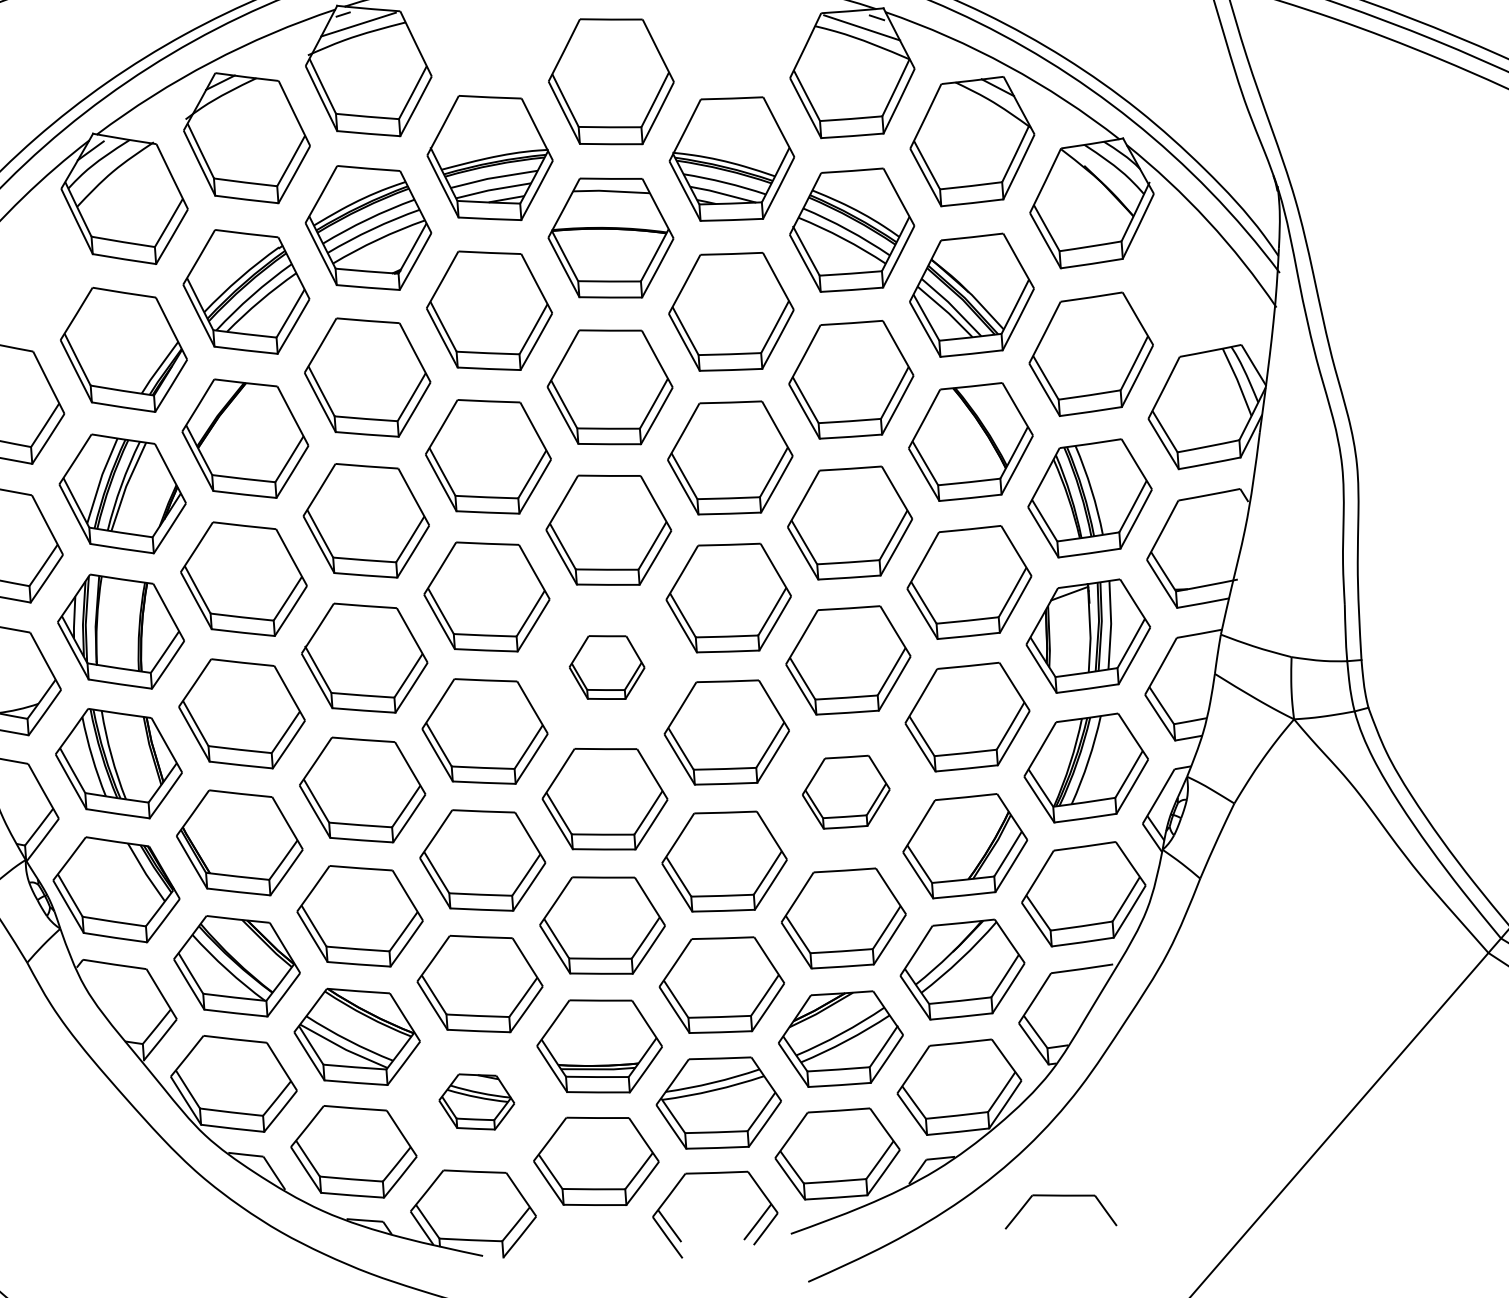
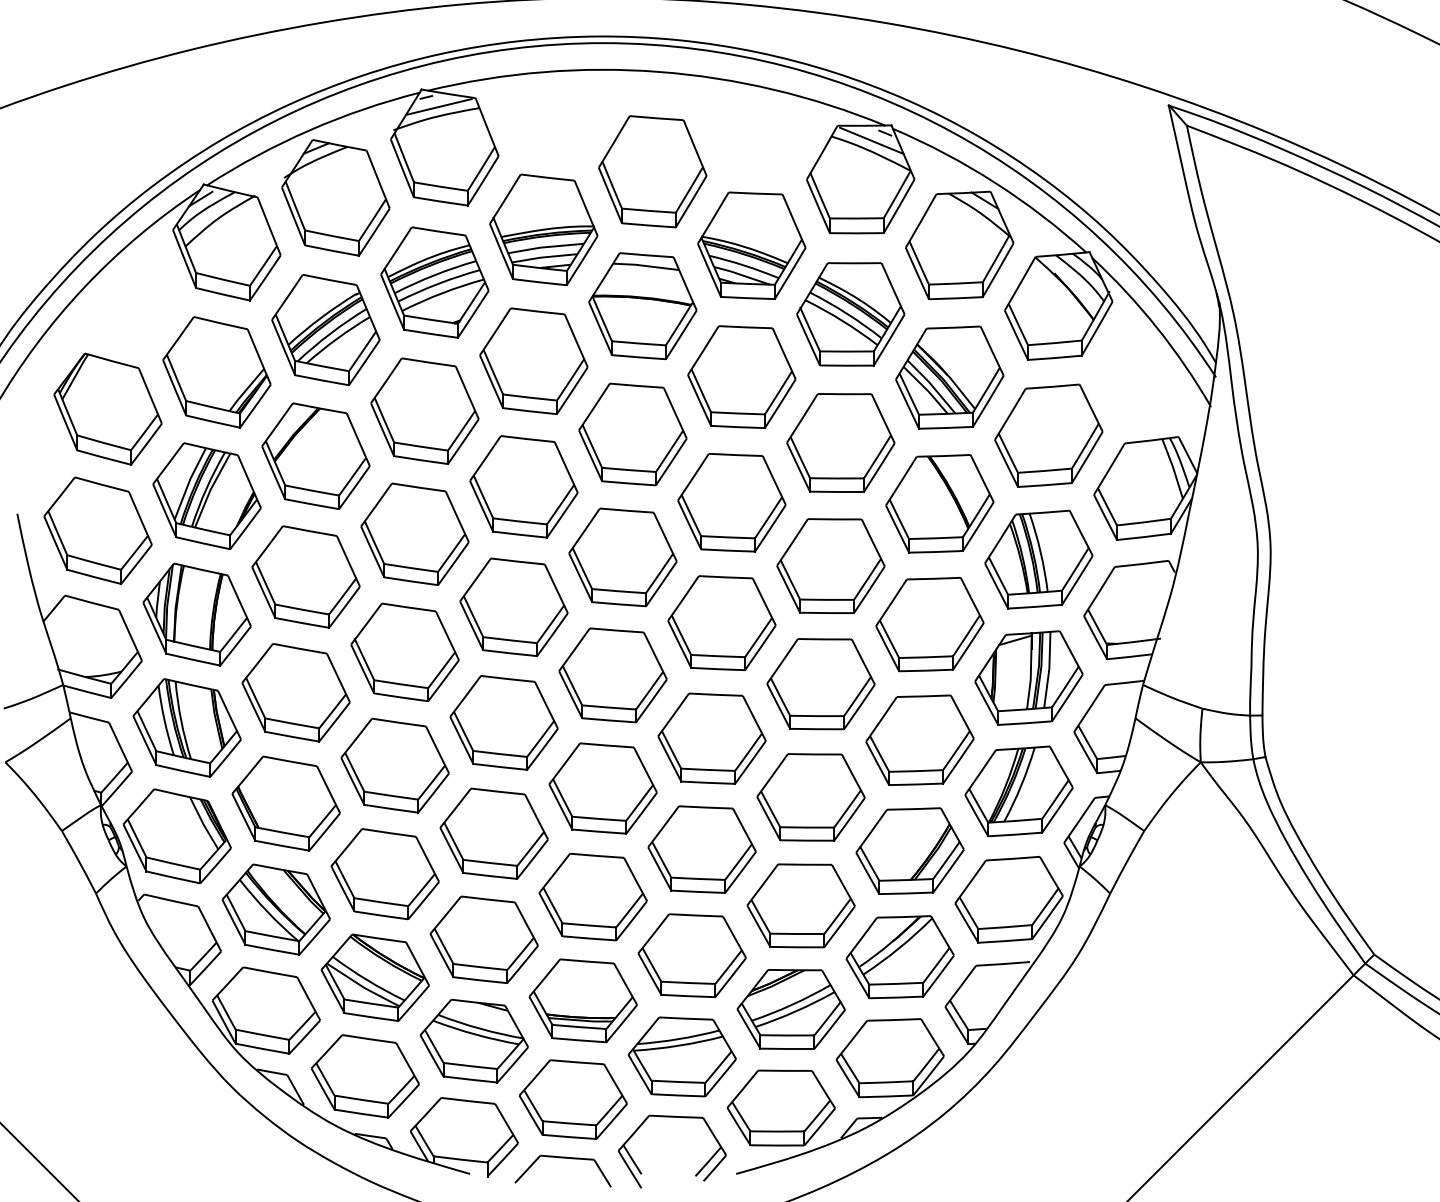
part: (606, 667) -> (612, 675), size x1.67
part: (845, 792) -> (810, 797), size x1.43
part: (476, 1101) -> (473, 1040), size x1.67
part: (1058, 1196) -> (562, 1158), moved

